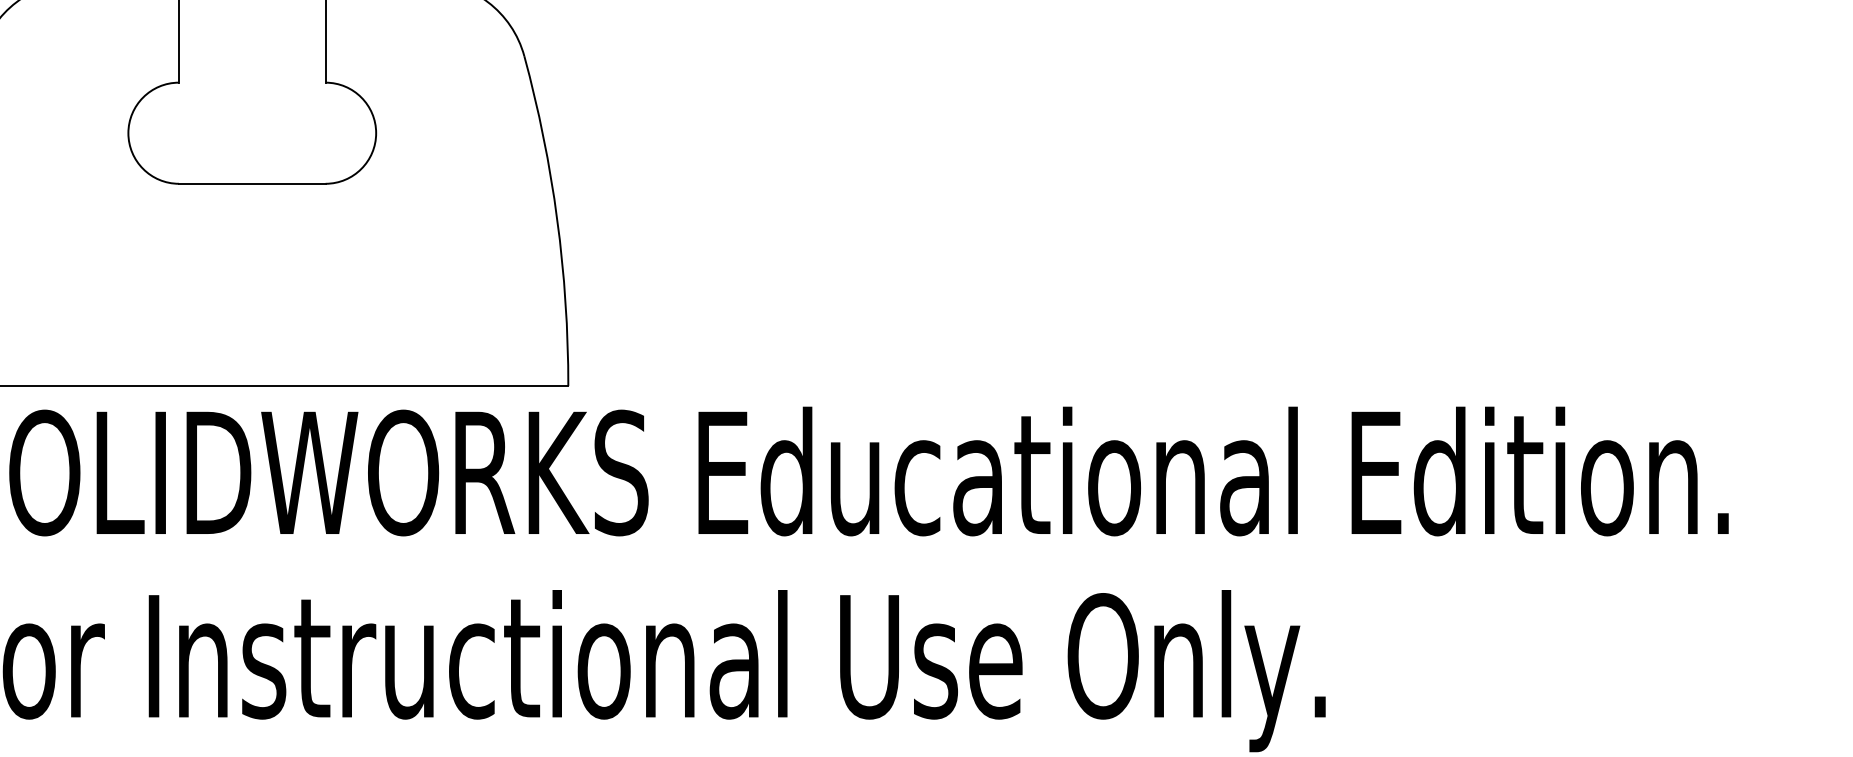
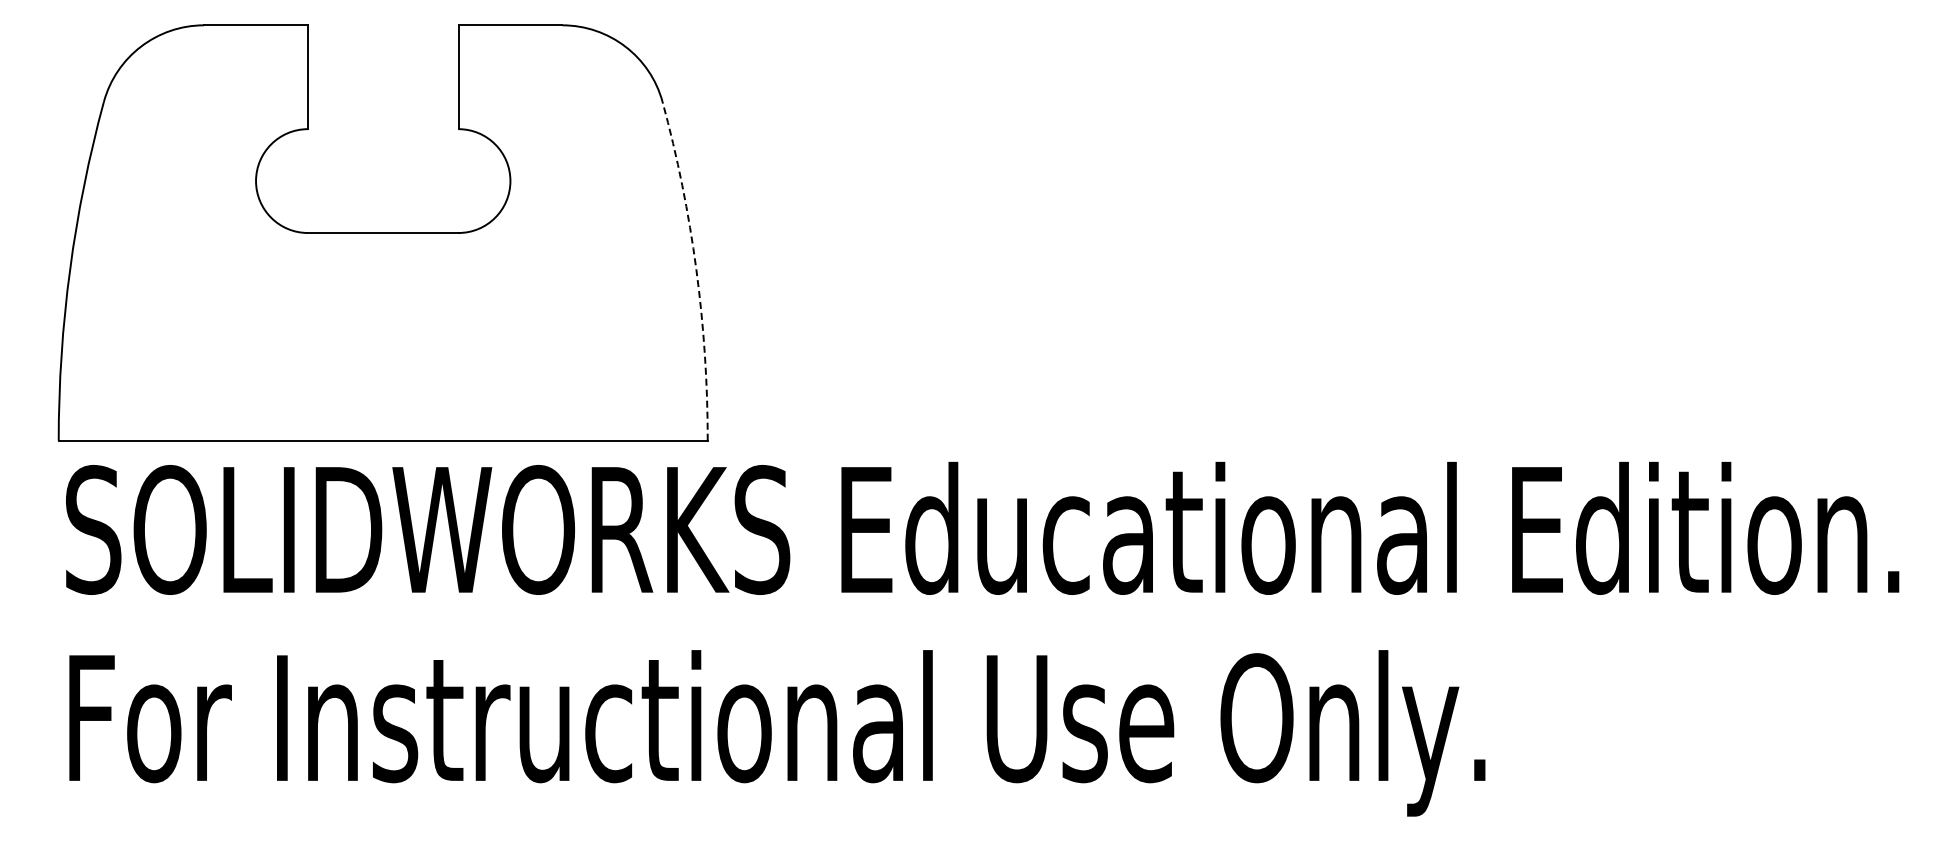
arc: (557, 219) -> (696, 269), solid -> dashed

